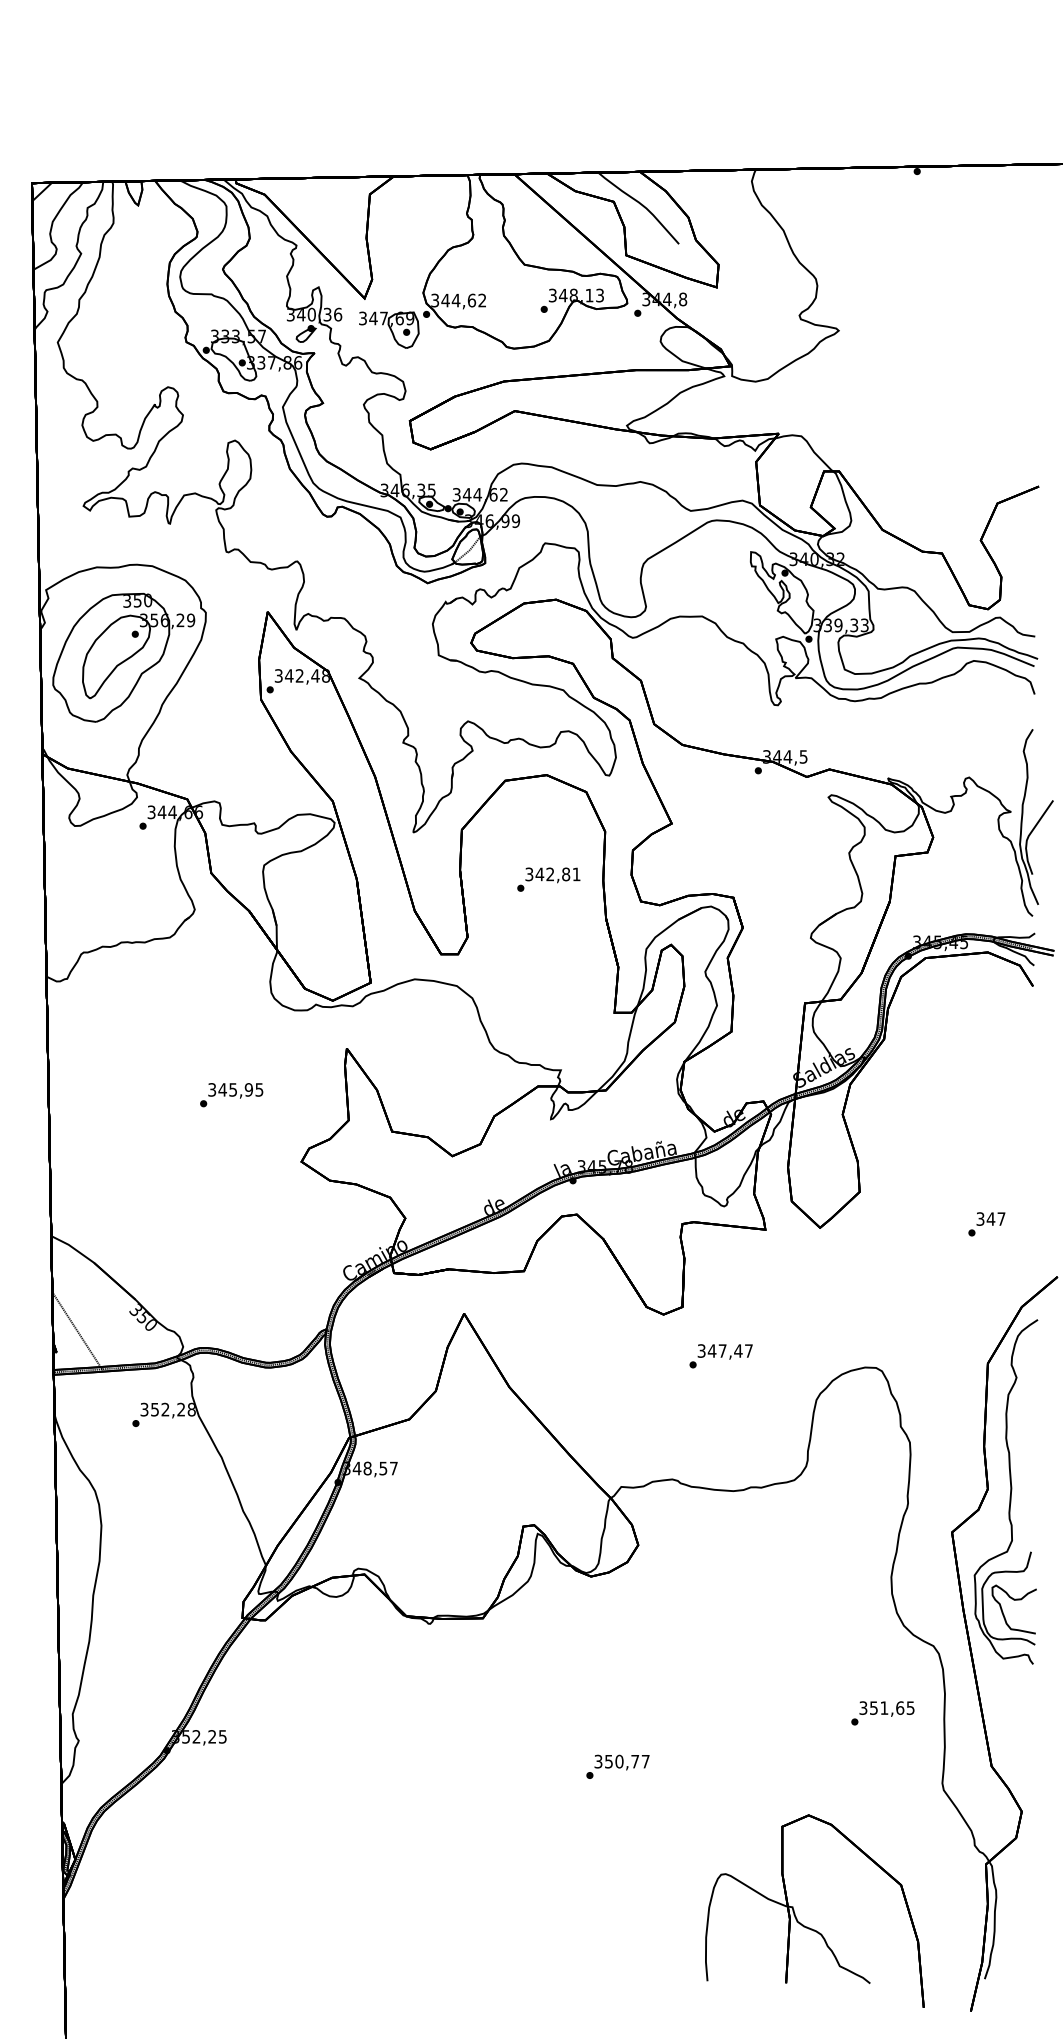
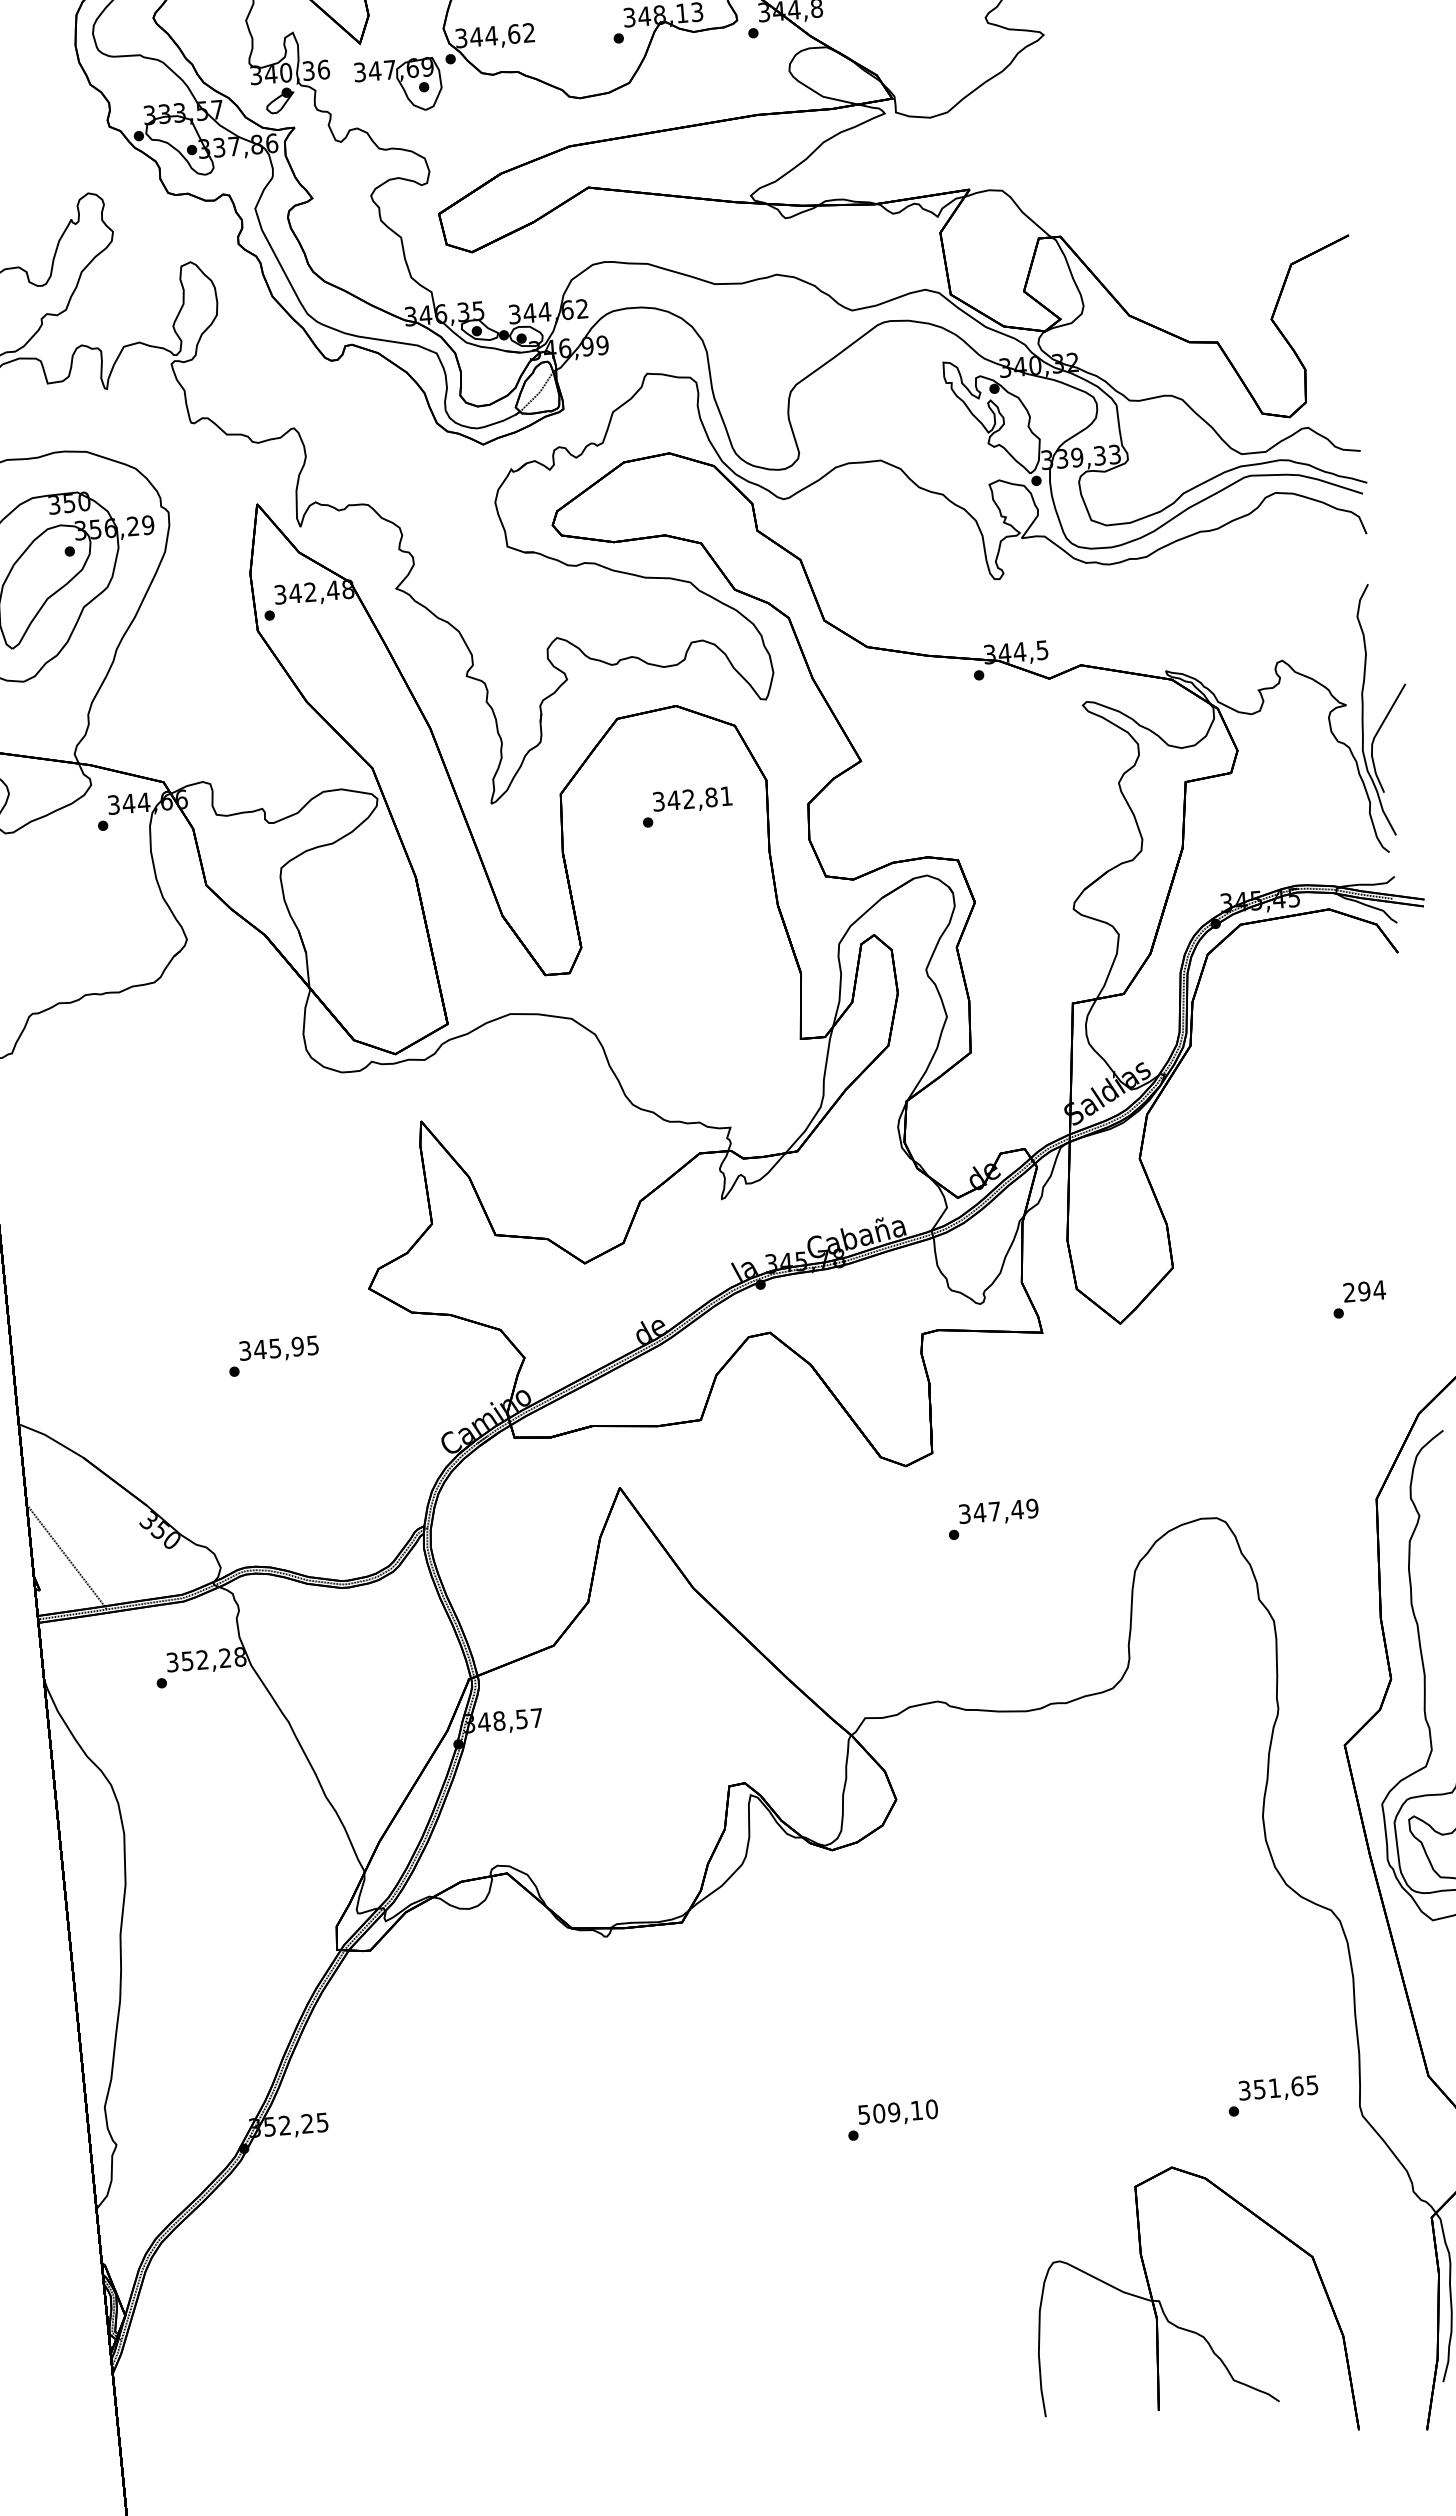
text: (548, 879) -> (686, 806), moved
text: (231, 1095) -> (273, 1356), moved
text: (990, 1218) -> (1363, 1290), 347 -> 294
text: (748, 1350) -> (1031, 1507), 347,47 -> 347,49
text: (882, 1713) -> (1272, 2096), moved
text: (622, 1761) -> (898, 2111), 350,77 -> 509,10

